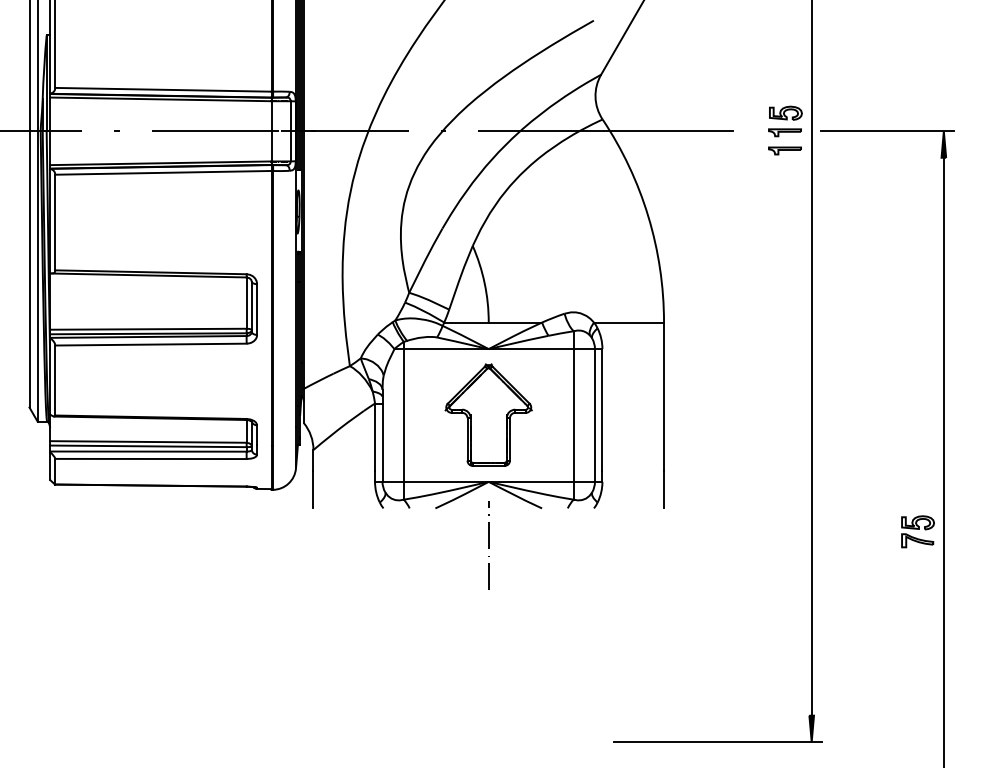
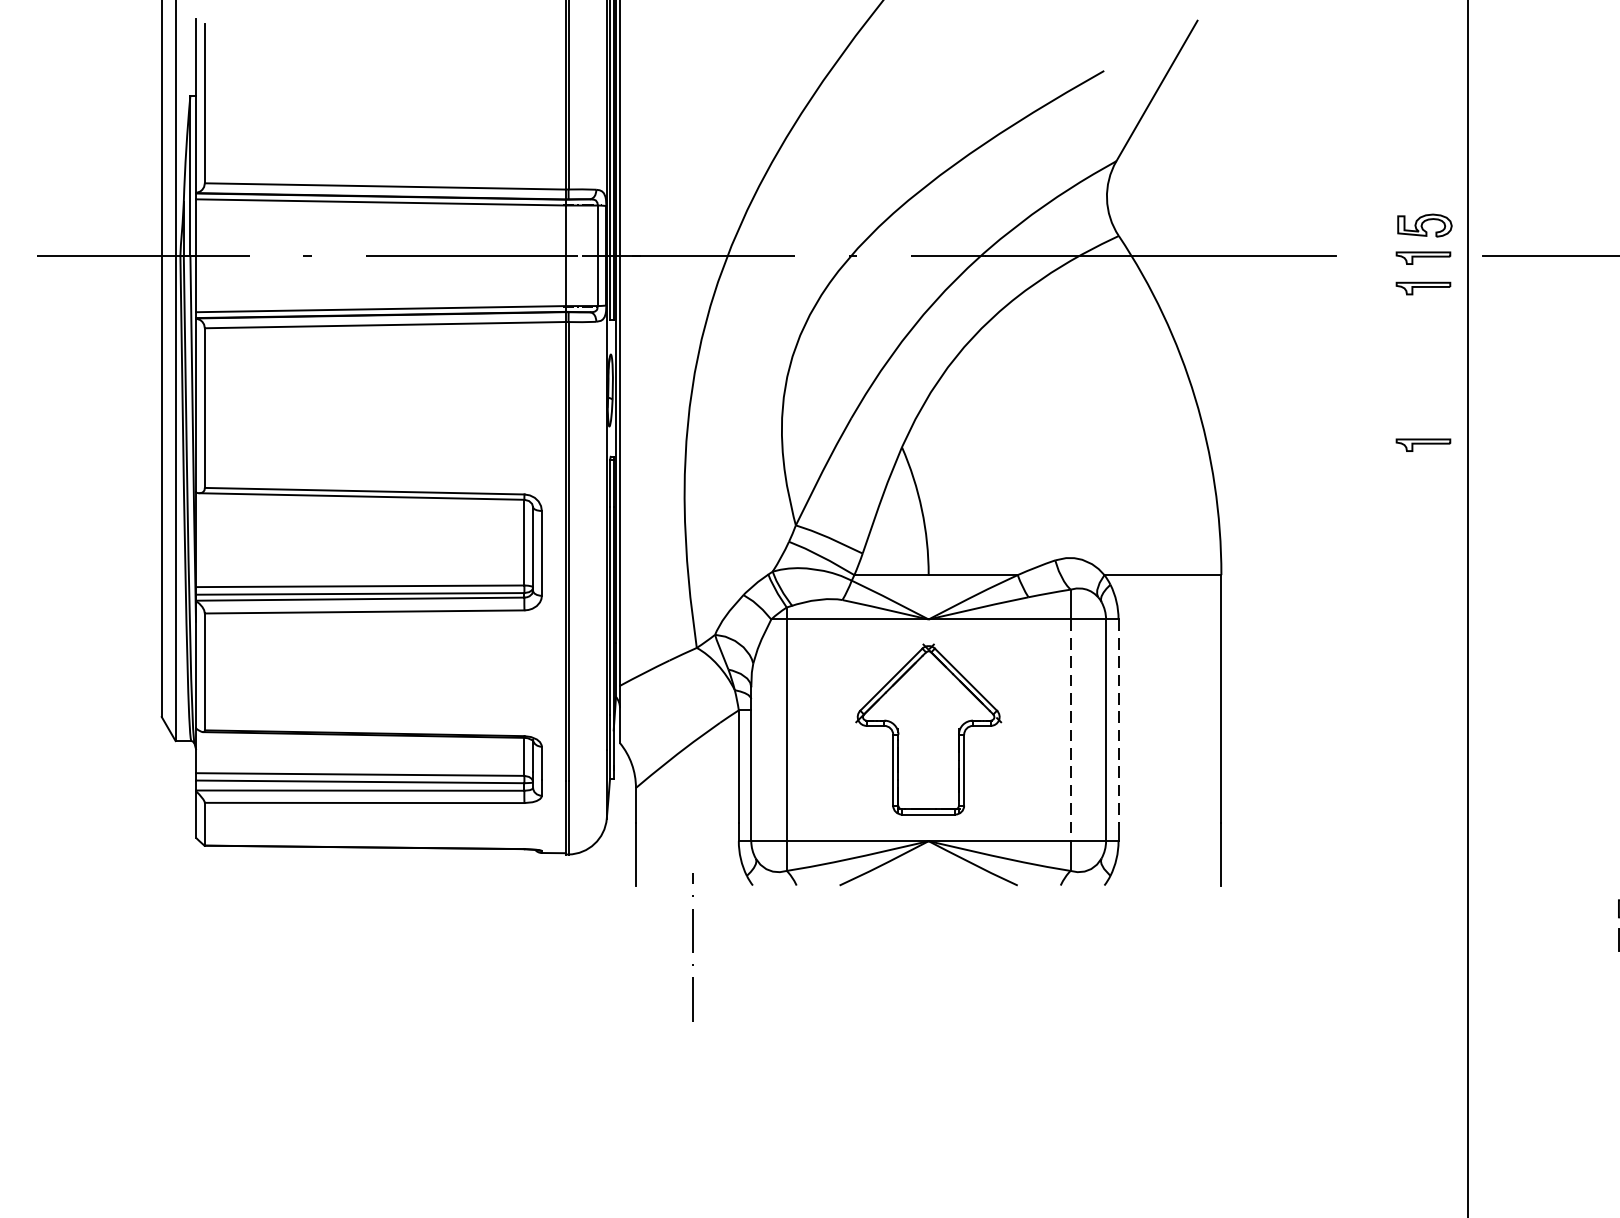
part: (784, 244) -> (1422, 444), added
line: (602, 410) -> (1118, 721), solid -> dashed
line: (573, 415) -> (1070, 730), solid -> dashed
line: (488, 545) -> (692, 947), moved

